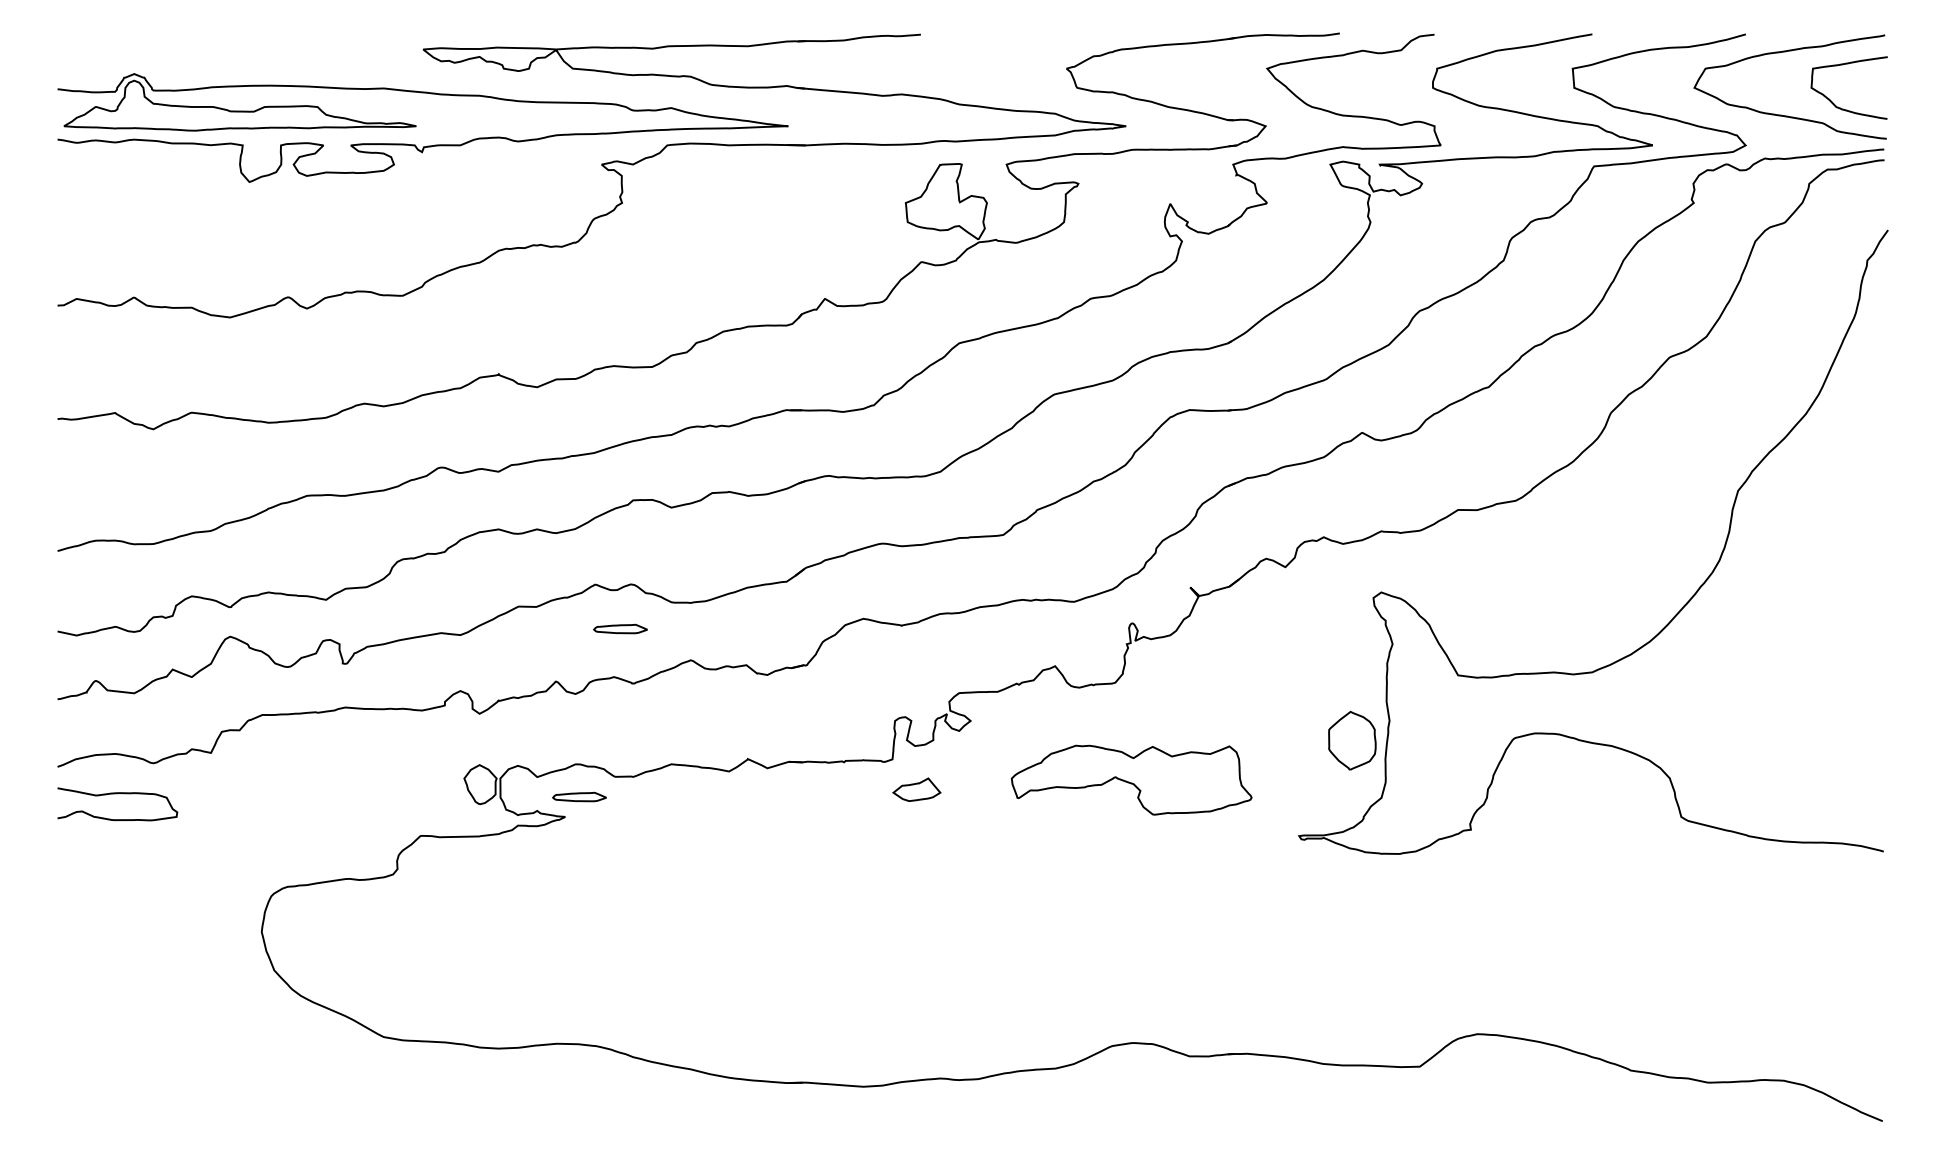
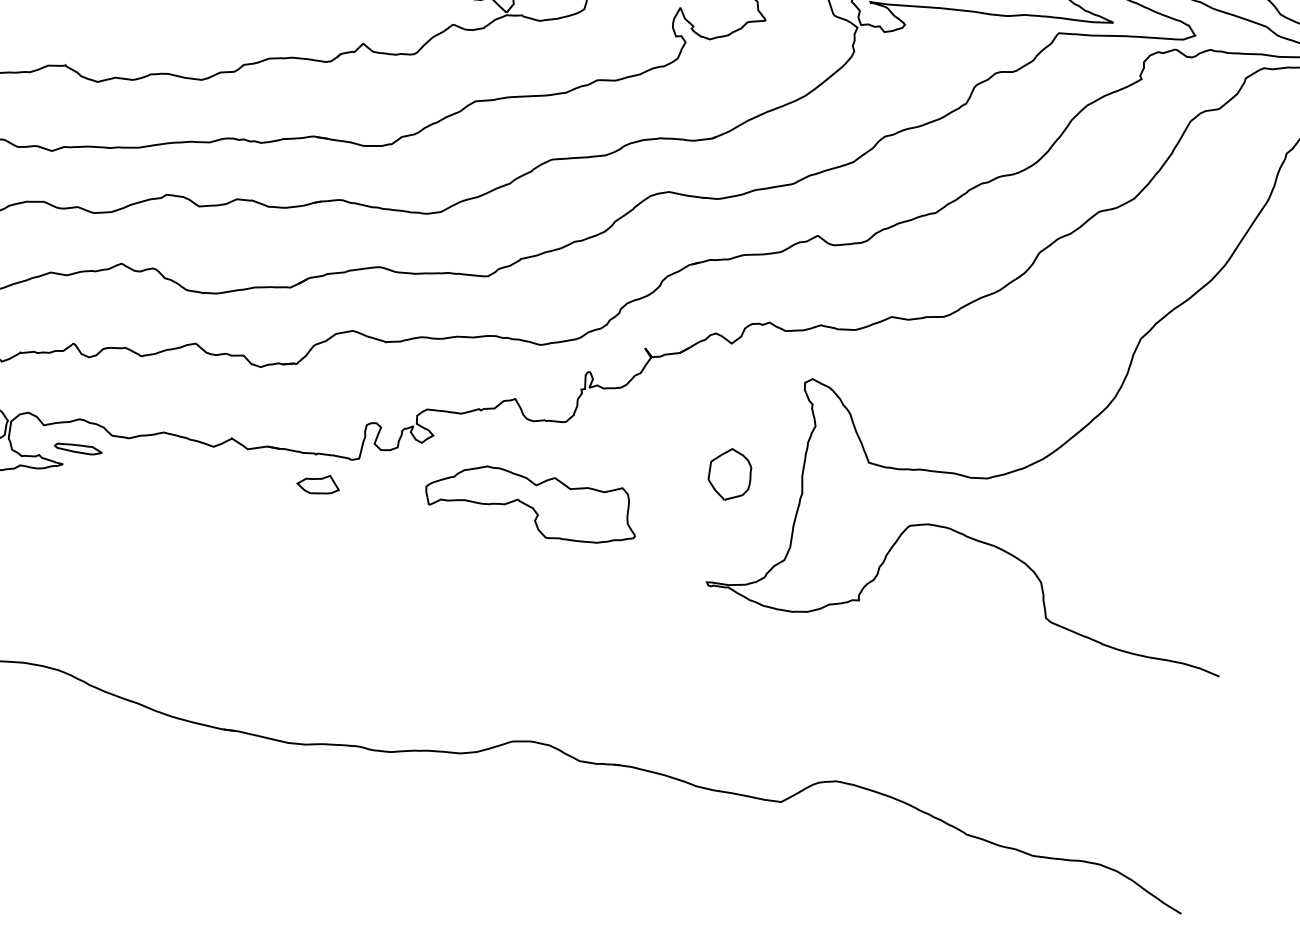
part: (620, 628) -> (137, 305), removed
part: (1352, 740) -> (730, 474), moved
part: (1131, 779) -> (531, 503), moved
part: (916, 789) -> (318, 483), moved

